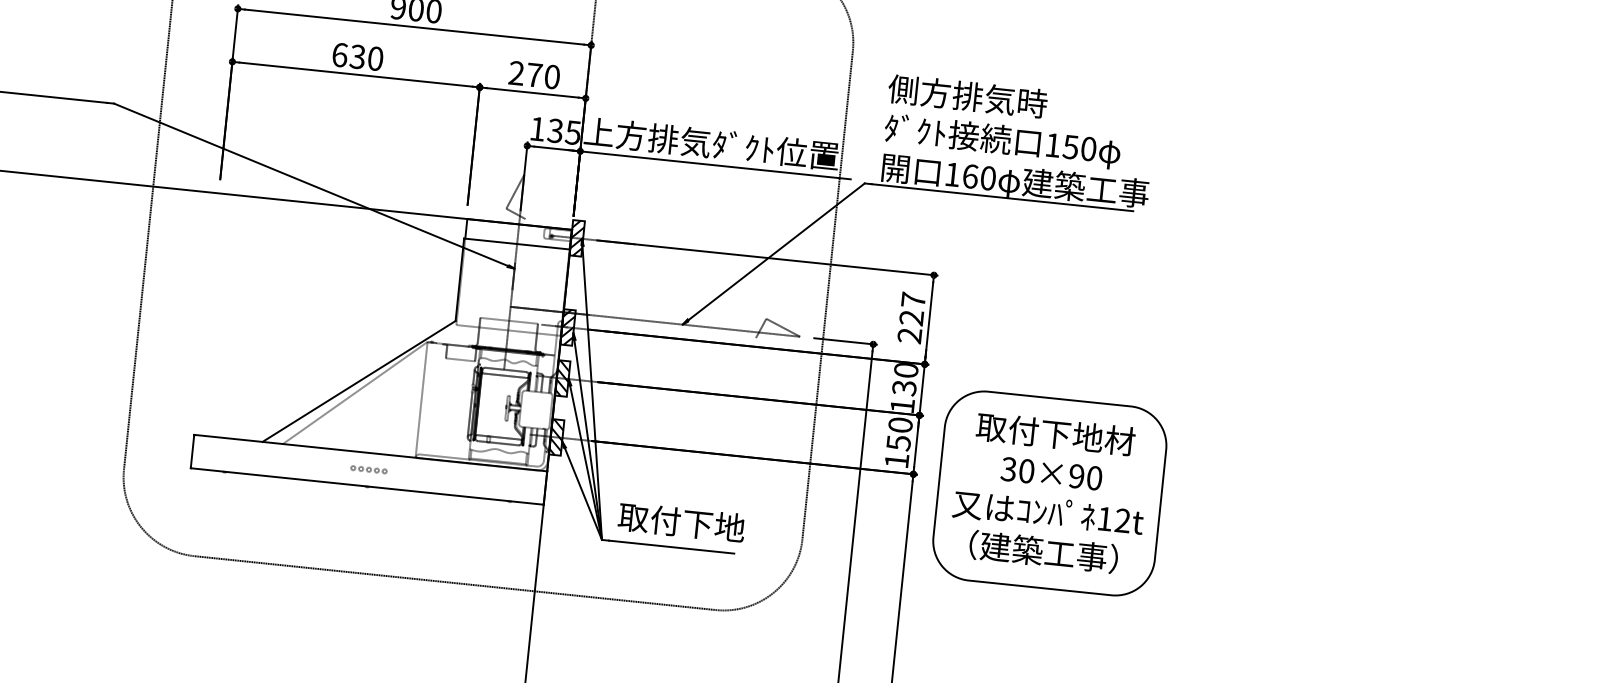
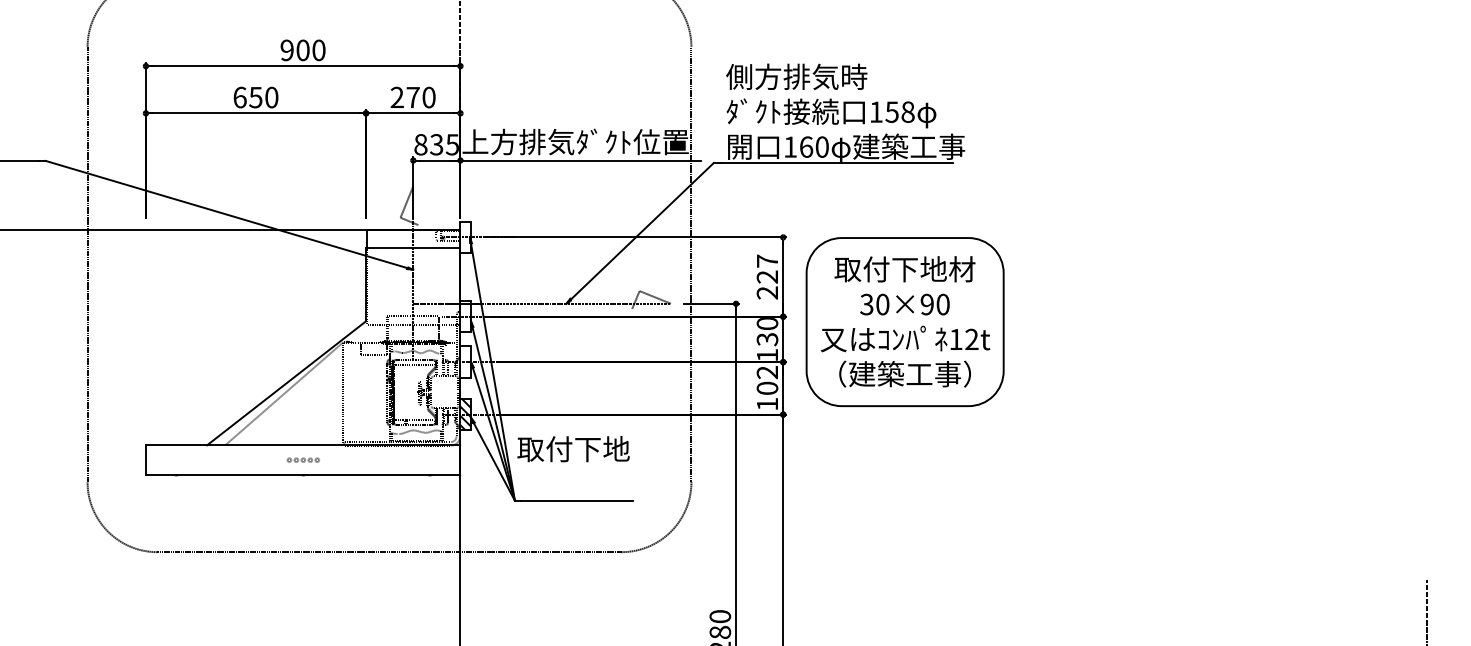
text: (357, 55) -> (255, 96), 630 -> 650
text: (537, 128) -> (420, 144), 135 -> 835
text: (1088, 149) -> (907, 112), 150 -> 158
hatch: (577, 238) -> (465, 237), removed
hatch: (567, 327) -> (465, 316), removed
hatch: (562, 377) -> (465, 361), removed
text: (899, 434) -> (767, 380), 150 -> 102
part: (1049, 492) -> (904, 321), moved
text: (681, 522) -> (573, 449), moved

